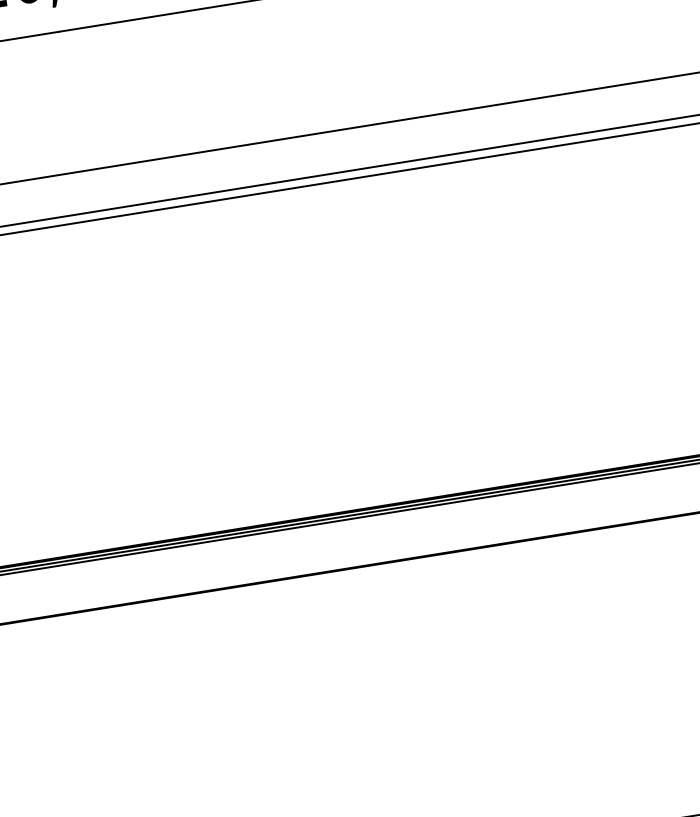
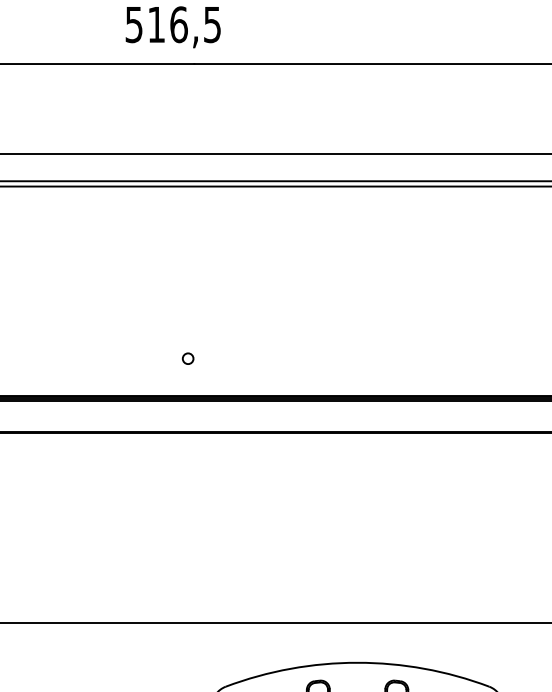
circle: (120, 488) -> (187, 358), added

